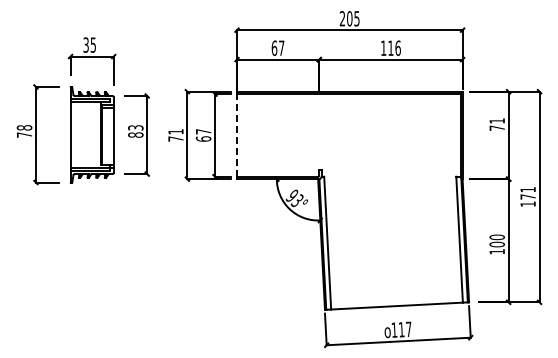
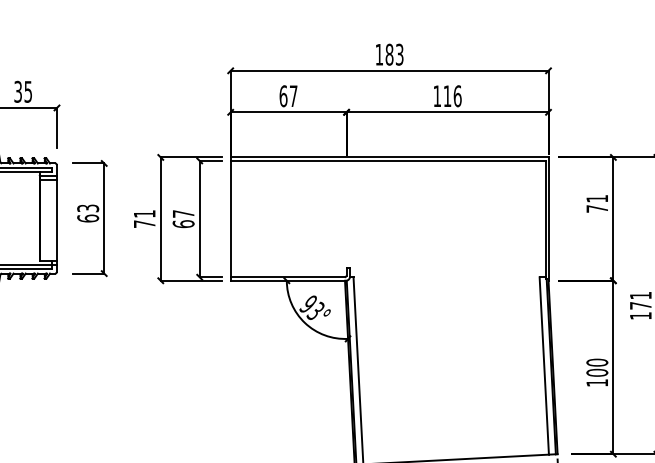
text: (349, 18) -> (389, 54), 205 -> 183
text: (135, 134) -> (87, 217), 83 -> 63
line: (236, 134) -> (229, 217), dashed -> solid

